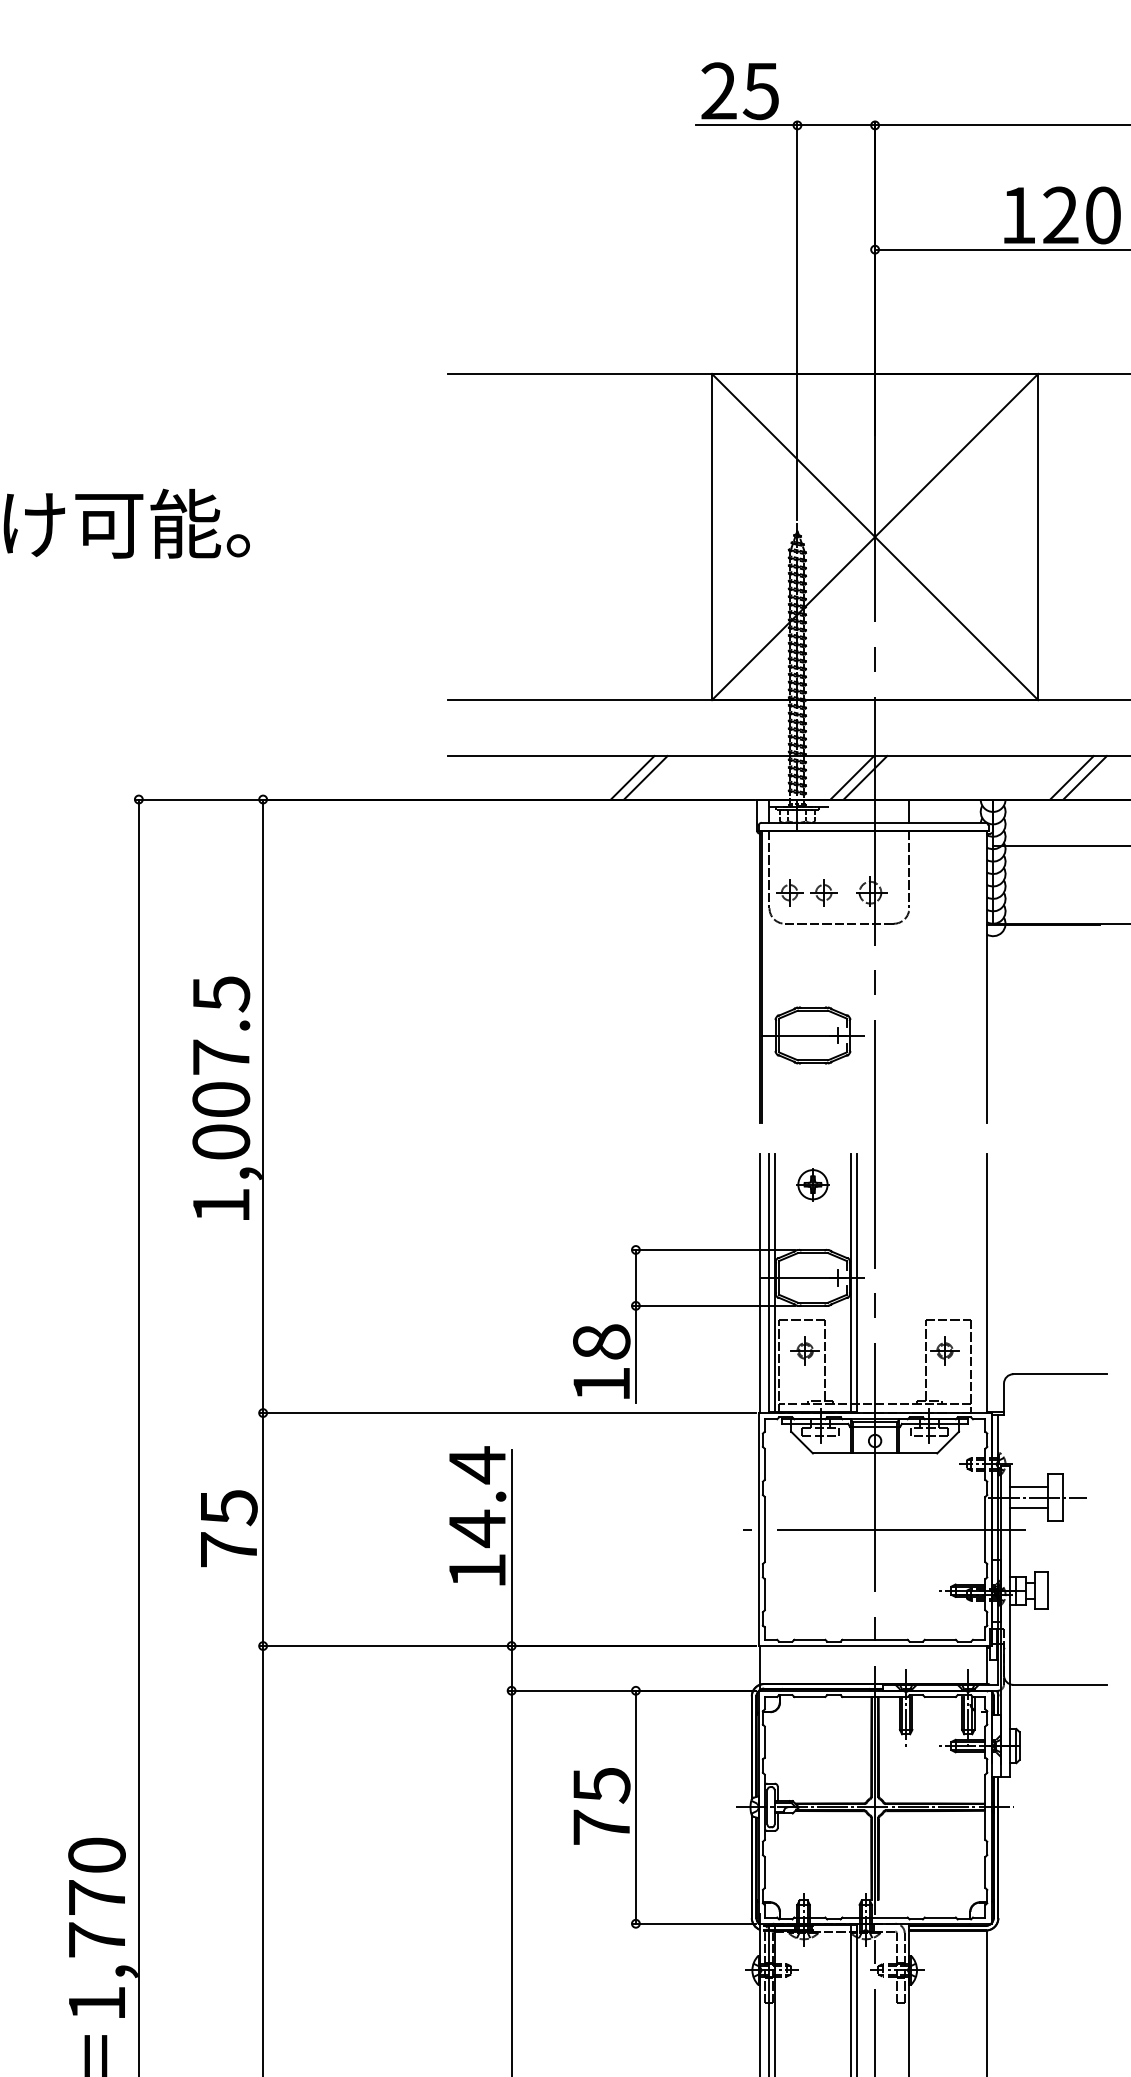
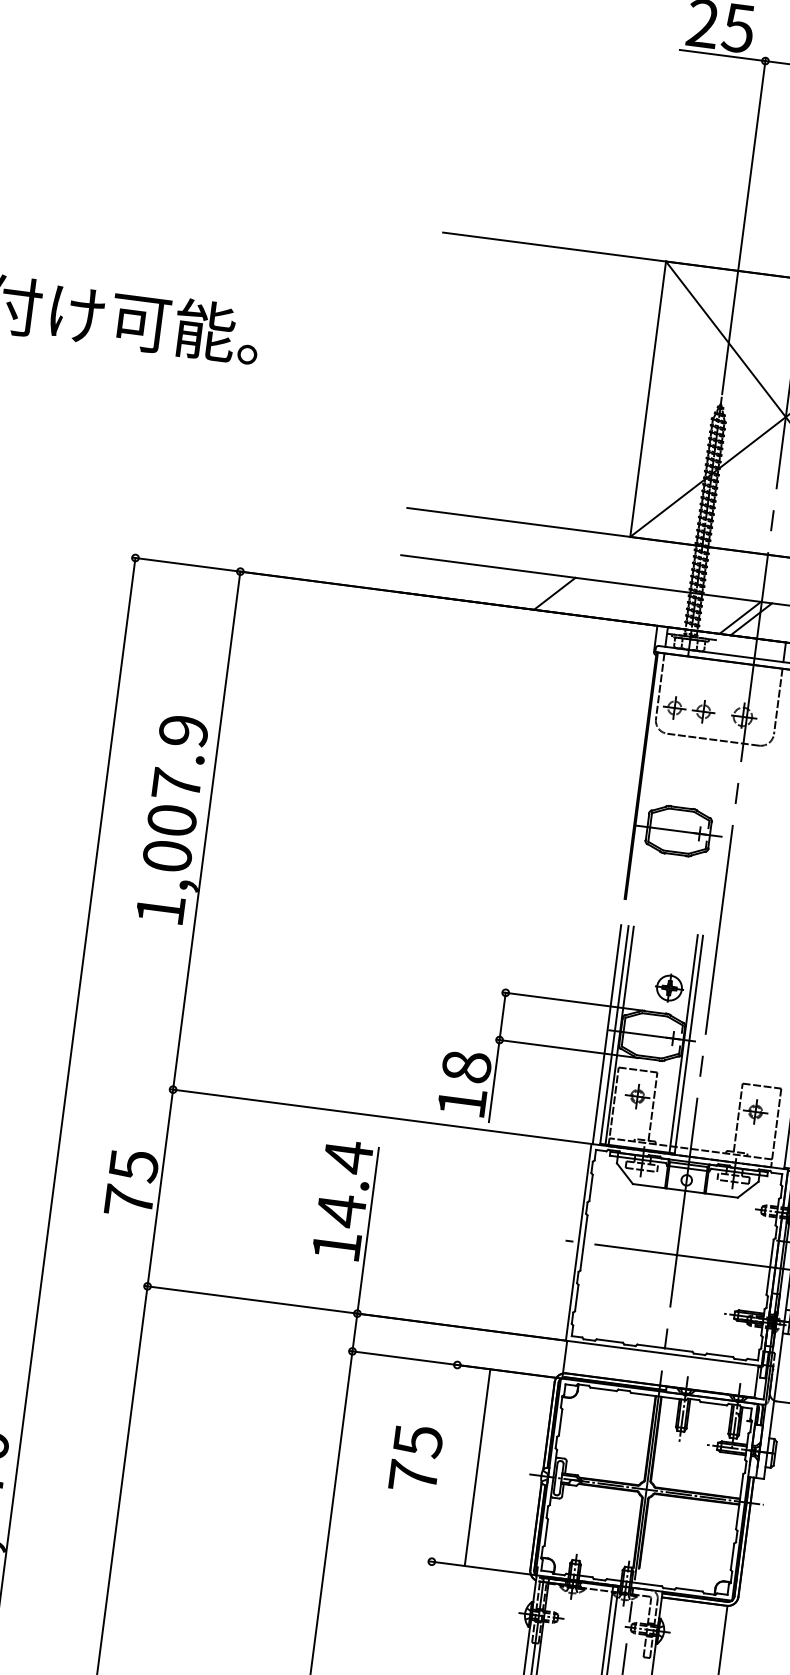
line: (645, 777) -> (565, 594), removed
text: (221, 994) -> (183, 731), 1,007.5 -> 1,007.9
part: (812, 1184) -> (669, 987), moved
line: (635, 1806) -> (477, 1466), moved

